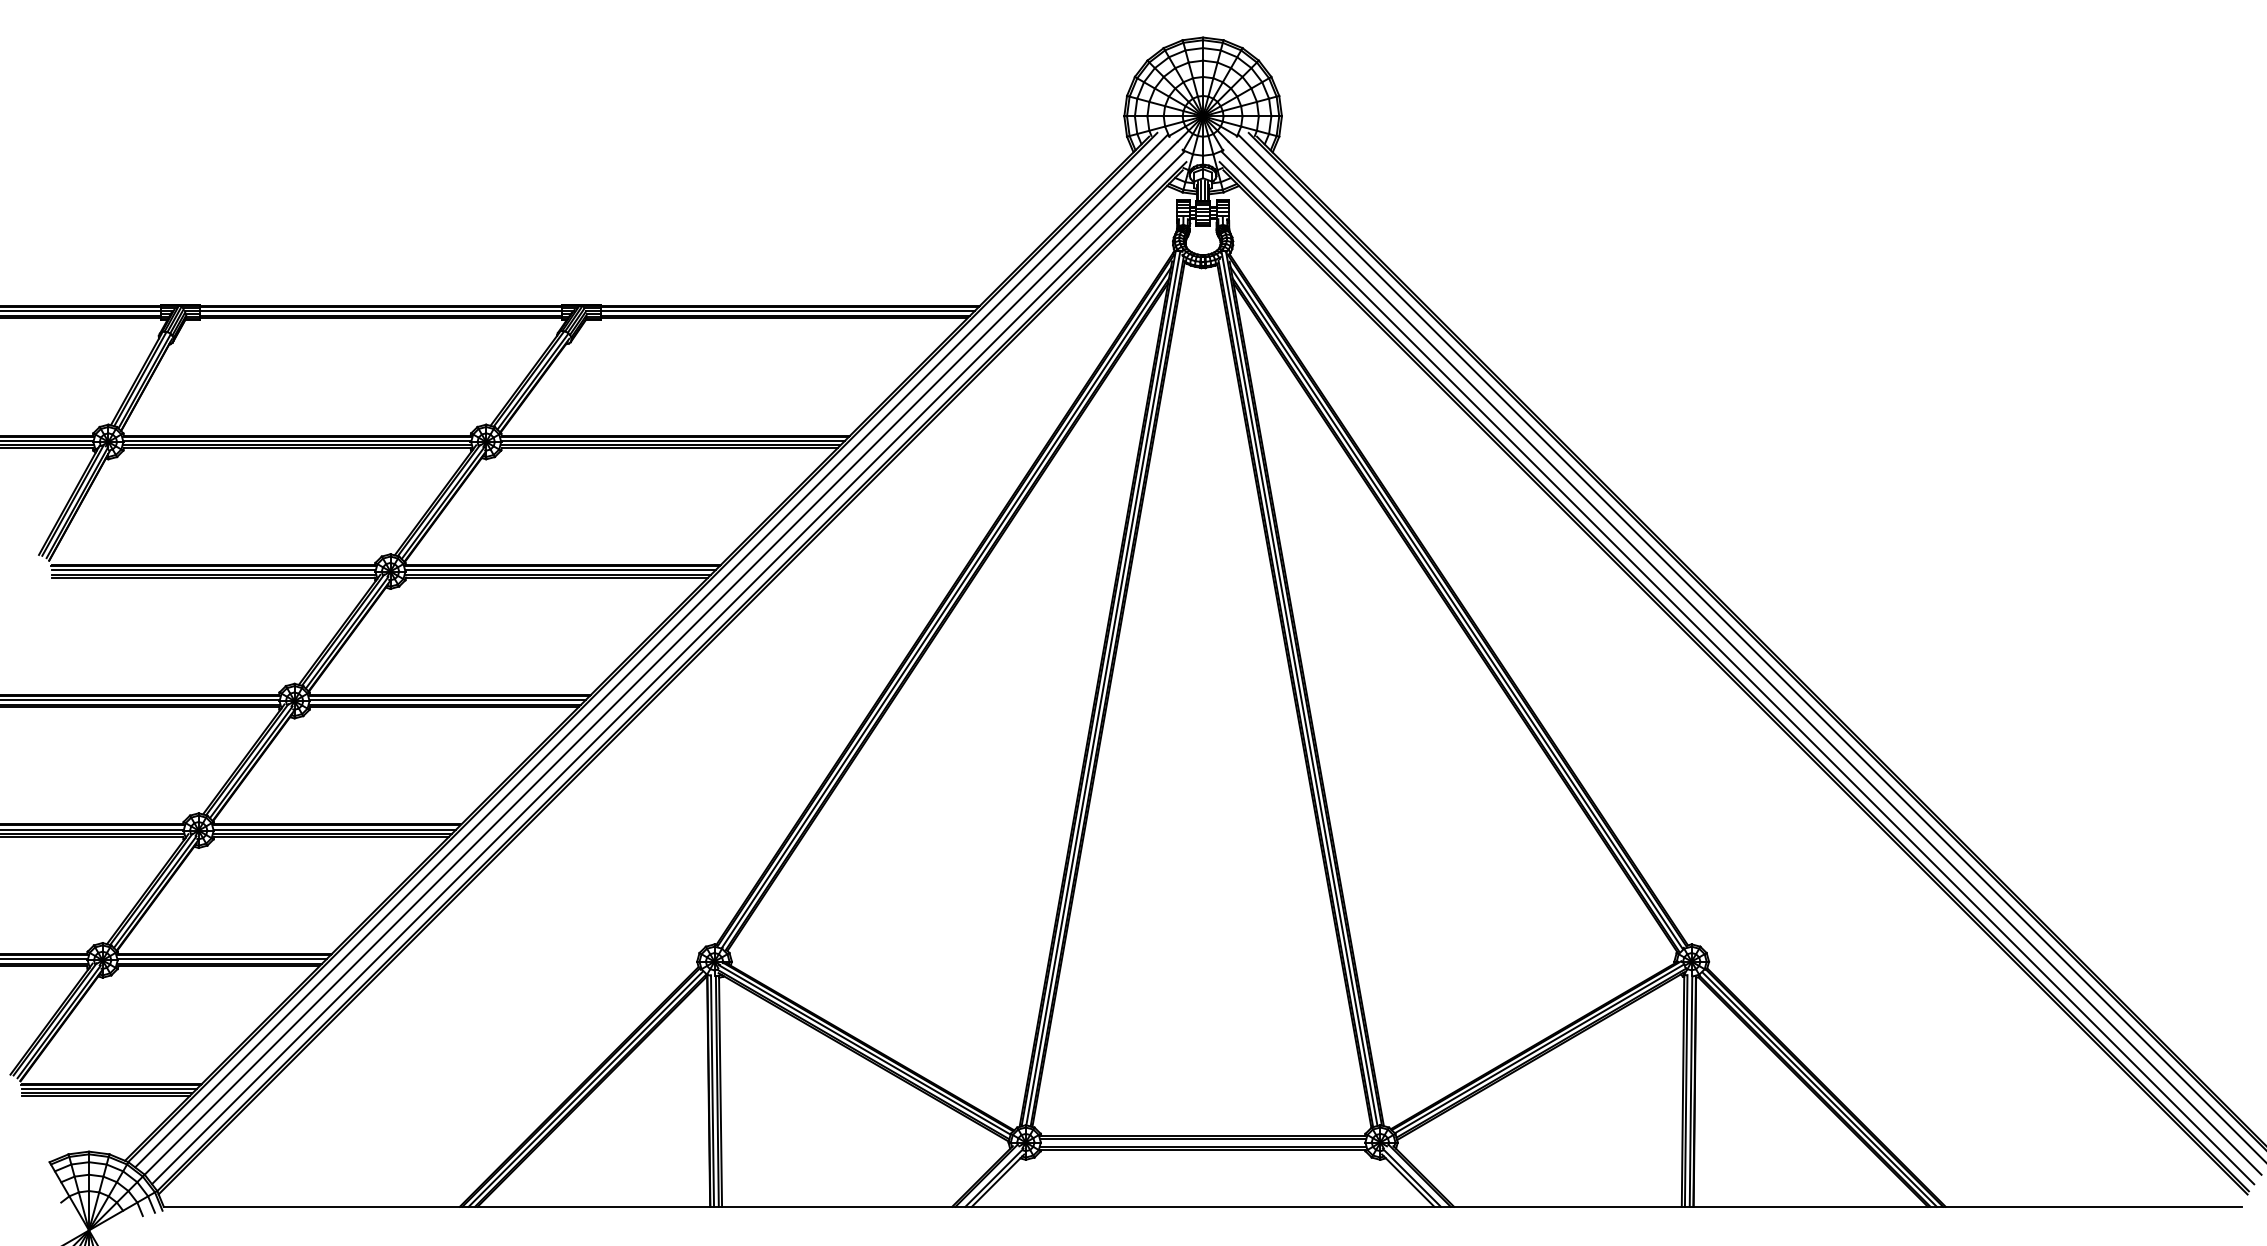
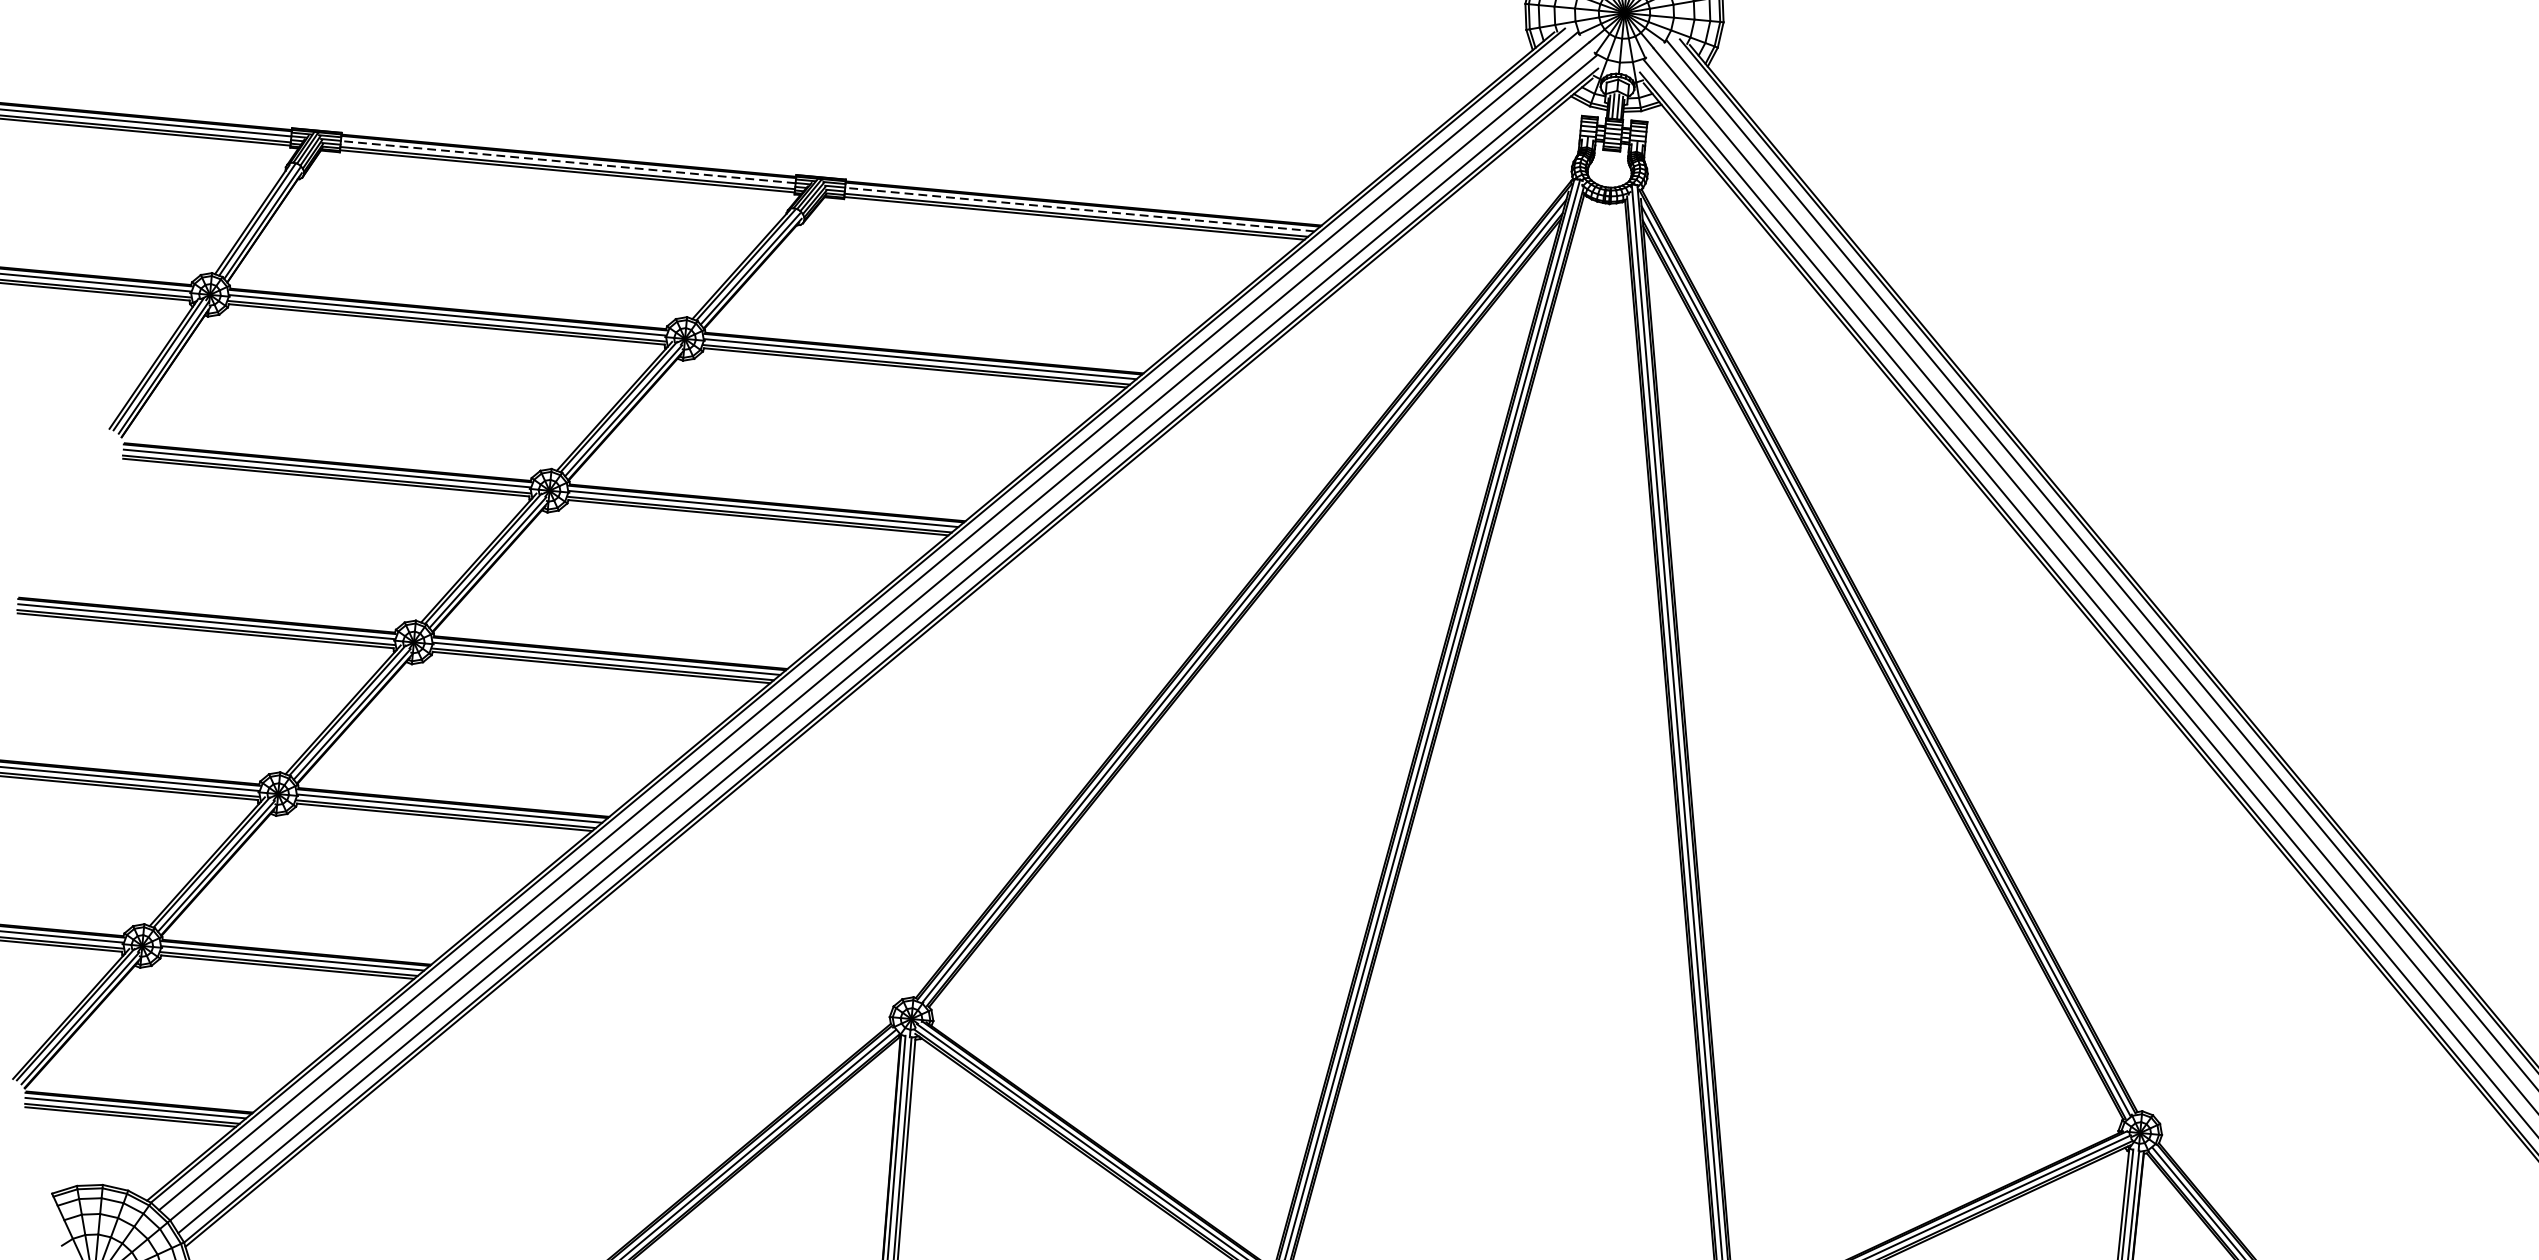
line: (381, 311) -> (568, 162), solid -> dashed
line: (788, 311) -> (1080, 210), solid -> dashed

